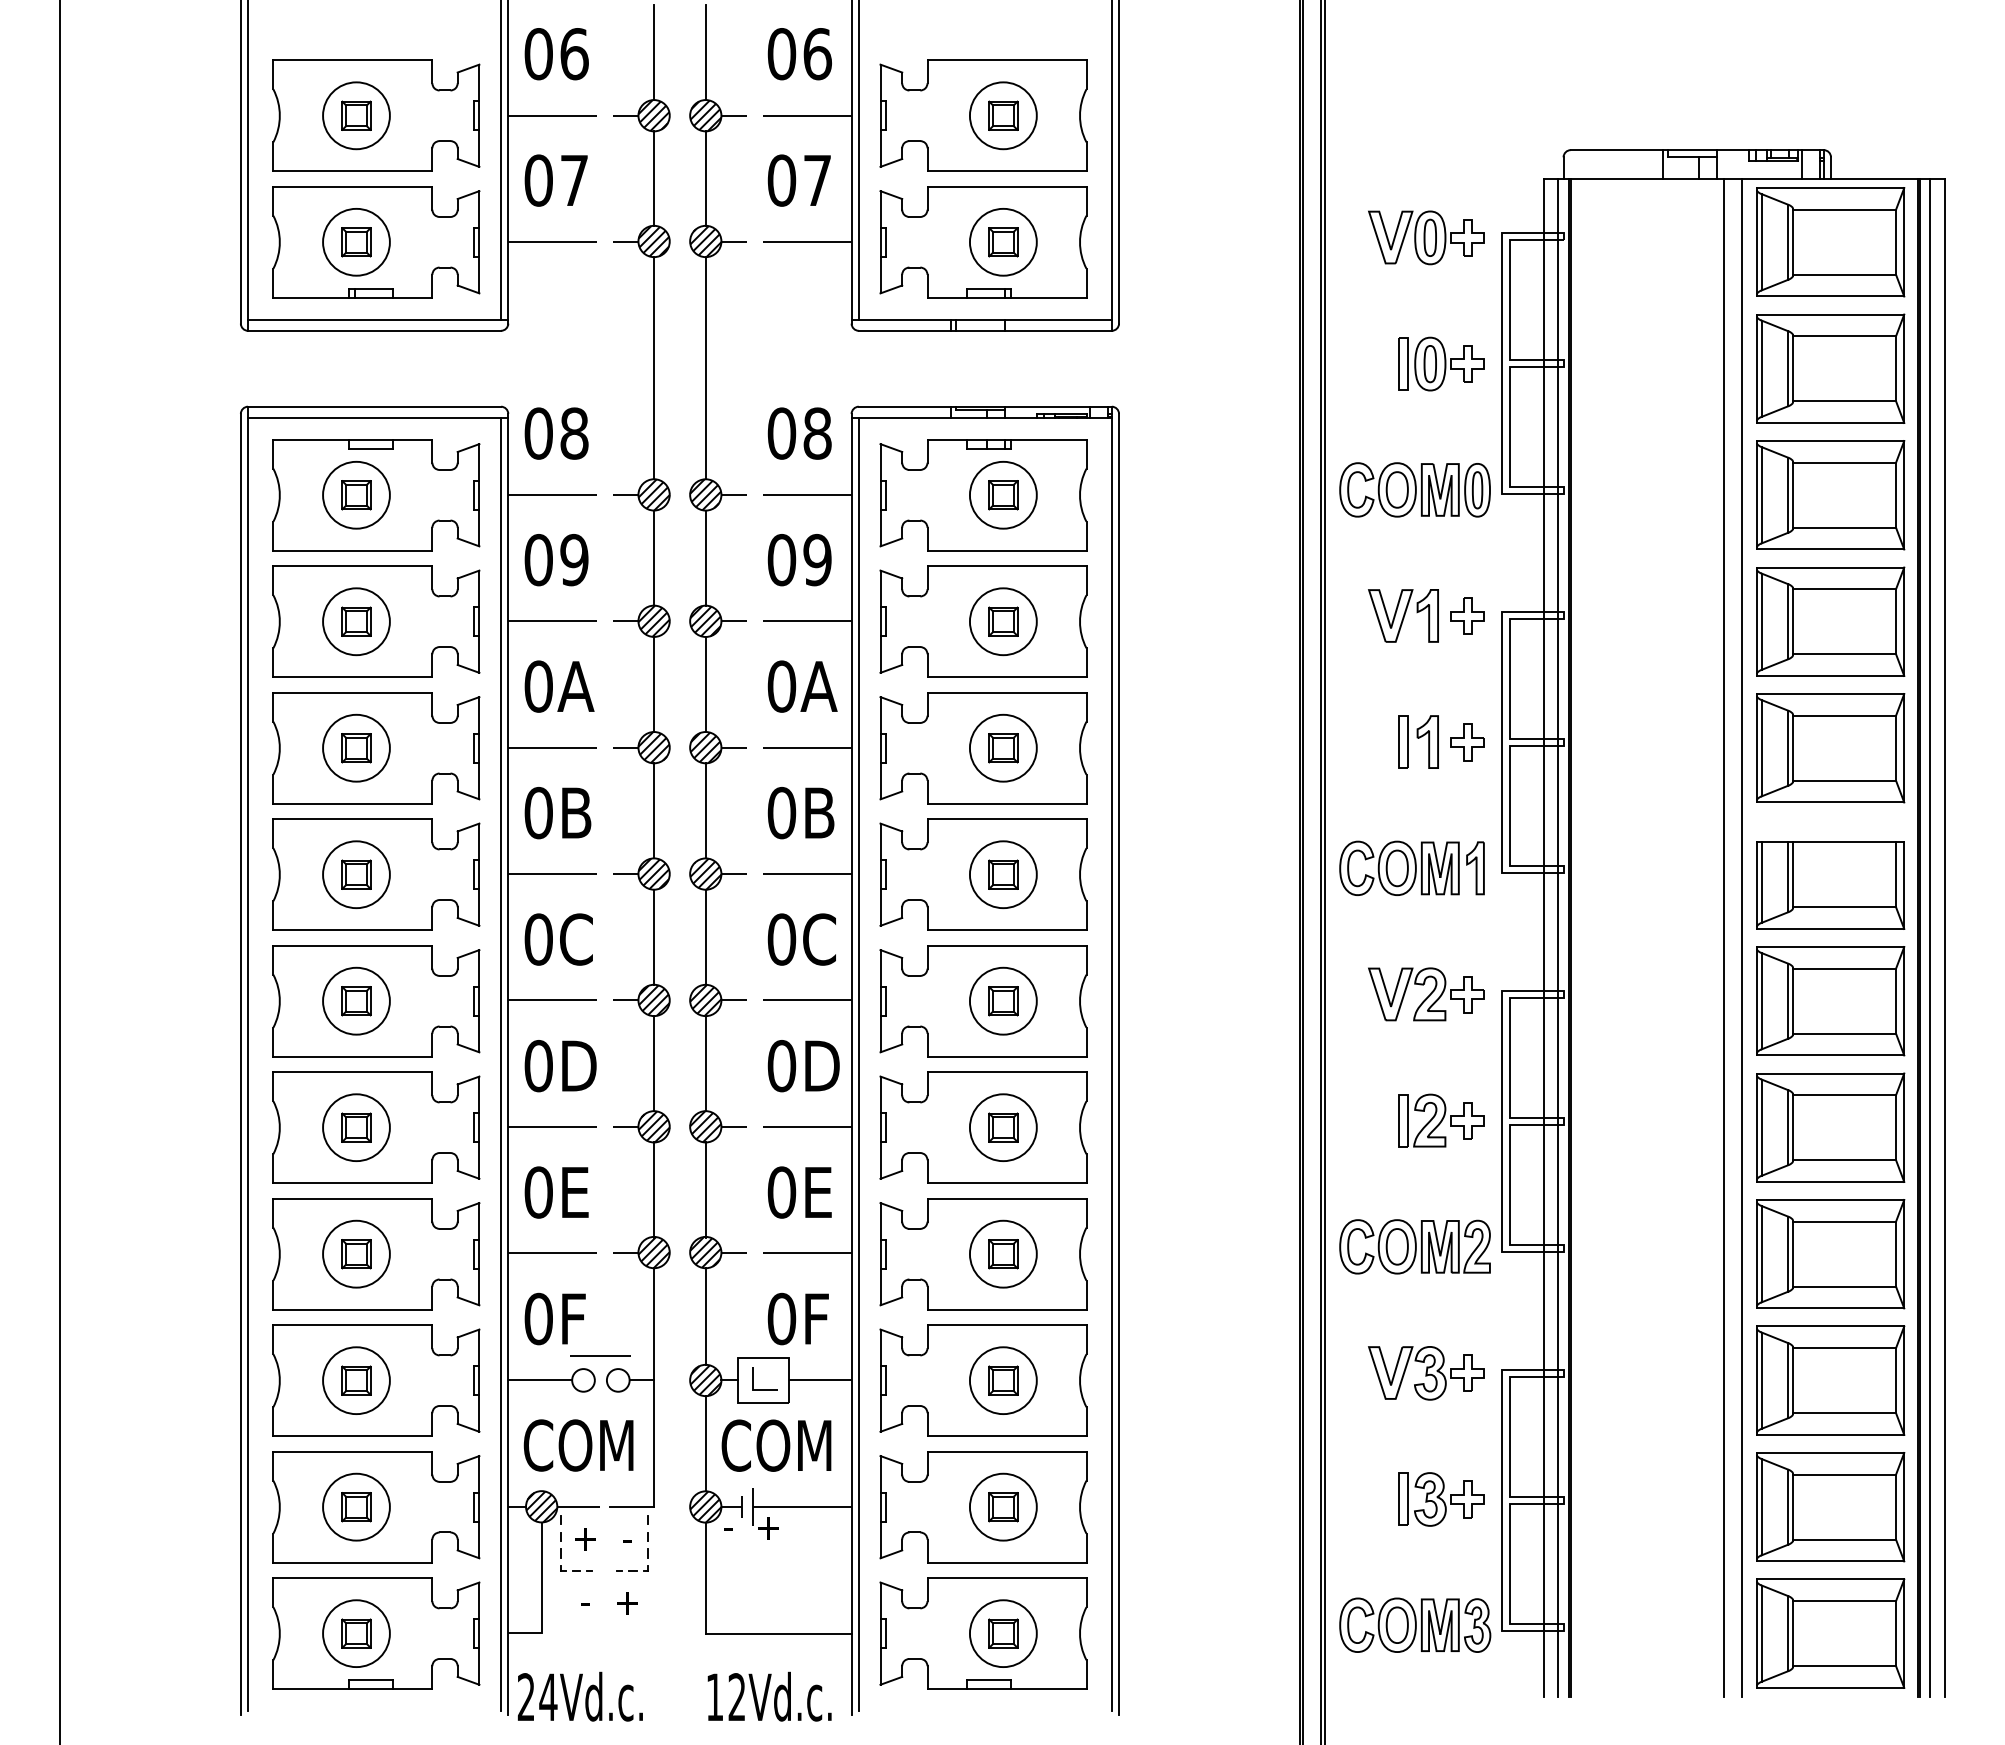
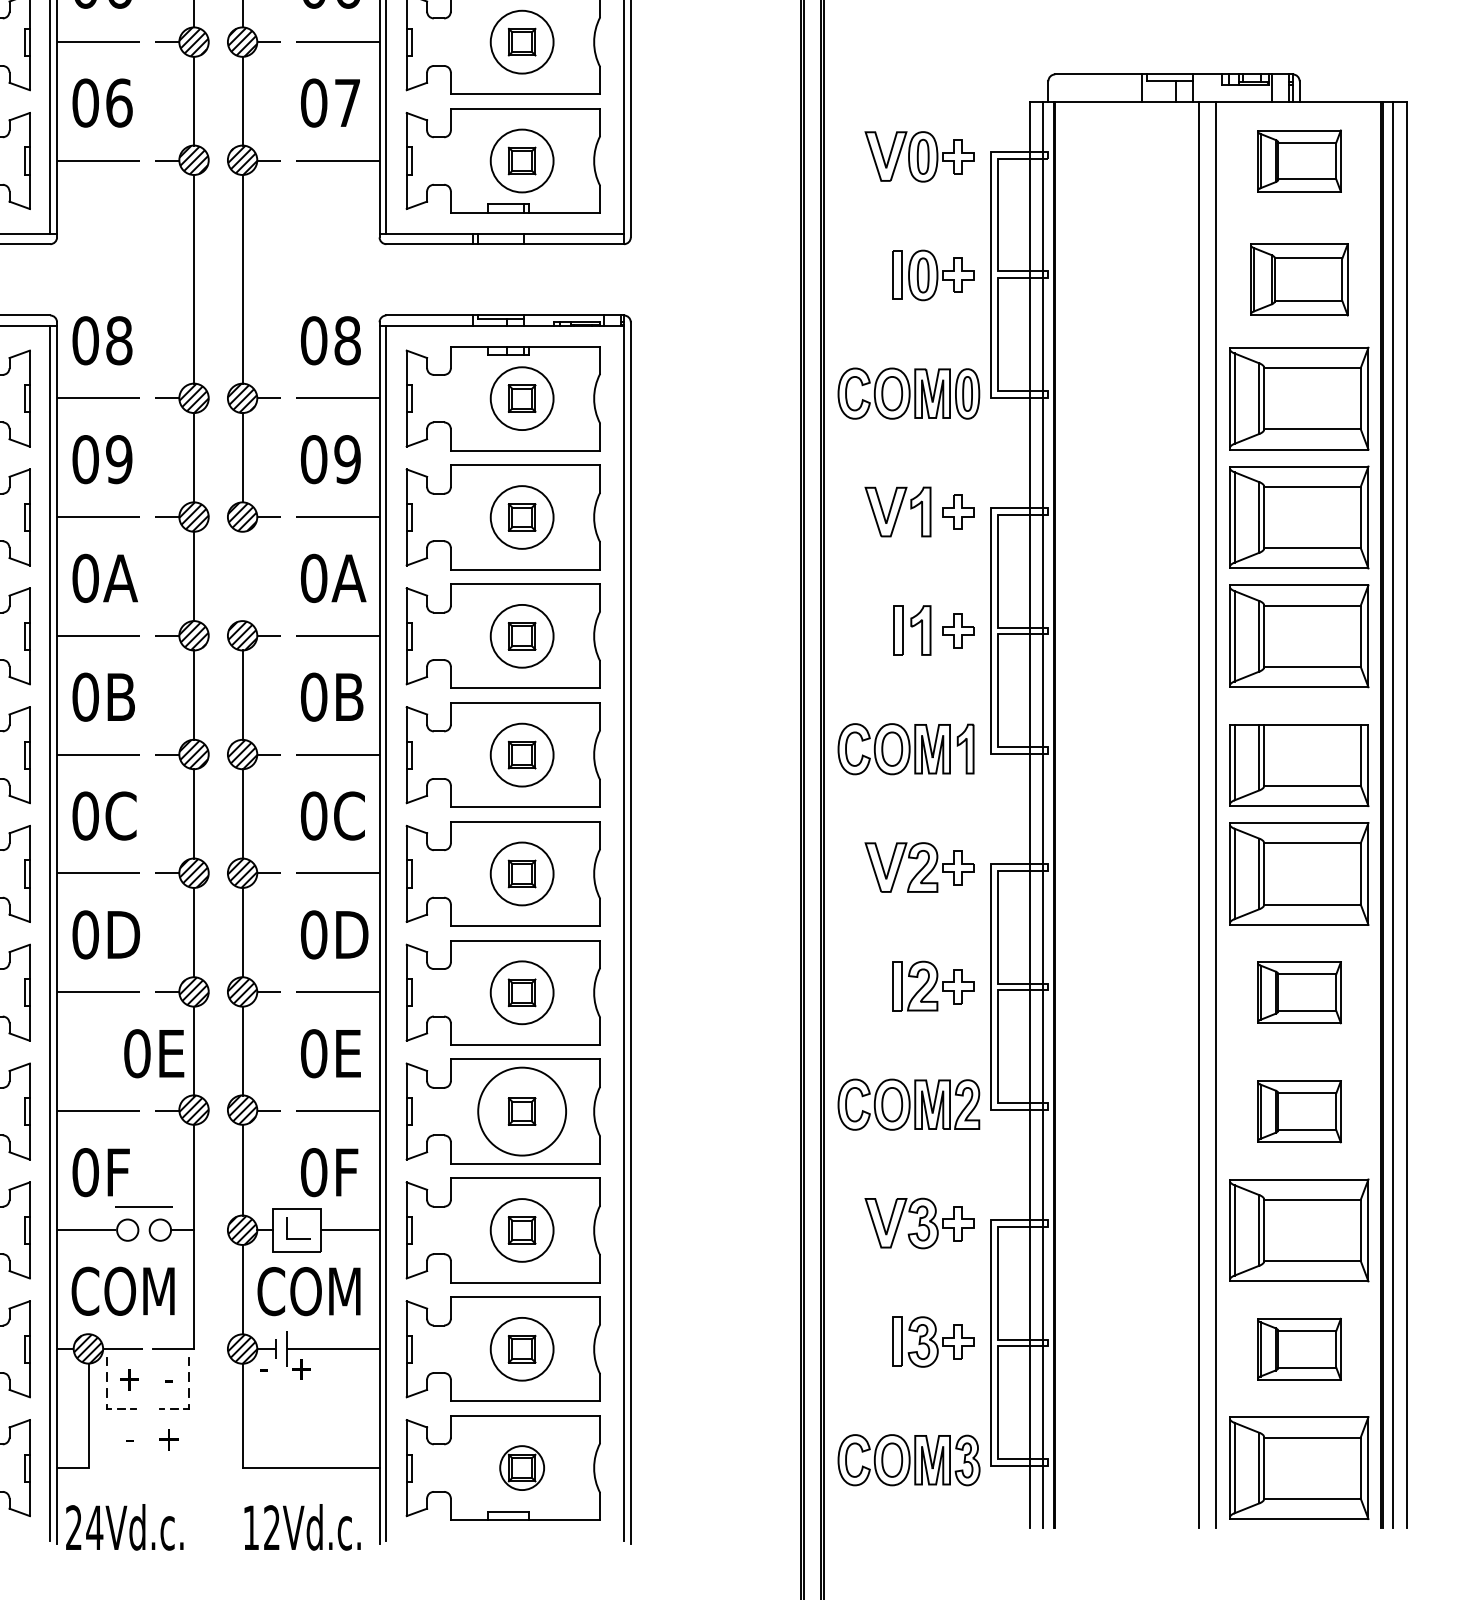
text: (574, 180) -> (119, 102), 07 -> 06
part: (1830, 242) -> (1299, 161), size x0.6
part: (1830, 368) -> (1299, 279), size x0.7
line: (705, 684) -> (242, 576), removed
part: (1830, 1127) -> (1299, 992), size x0.6
text: (556, 1192) -> (154, 1053), moved
circle: (1002, 1253) -> (521, 1110), size x1.4
part: (1830, 1254) -> (1299, 1111), size x0.6
part: (1830, 1507) -> (1299, 1349), size x0.6
circle: (1002, 1633) -> (521, 1467), size x0.7

